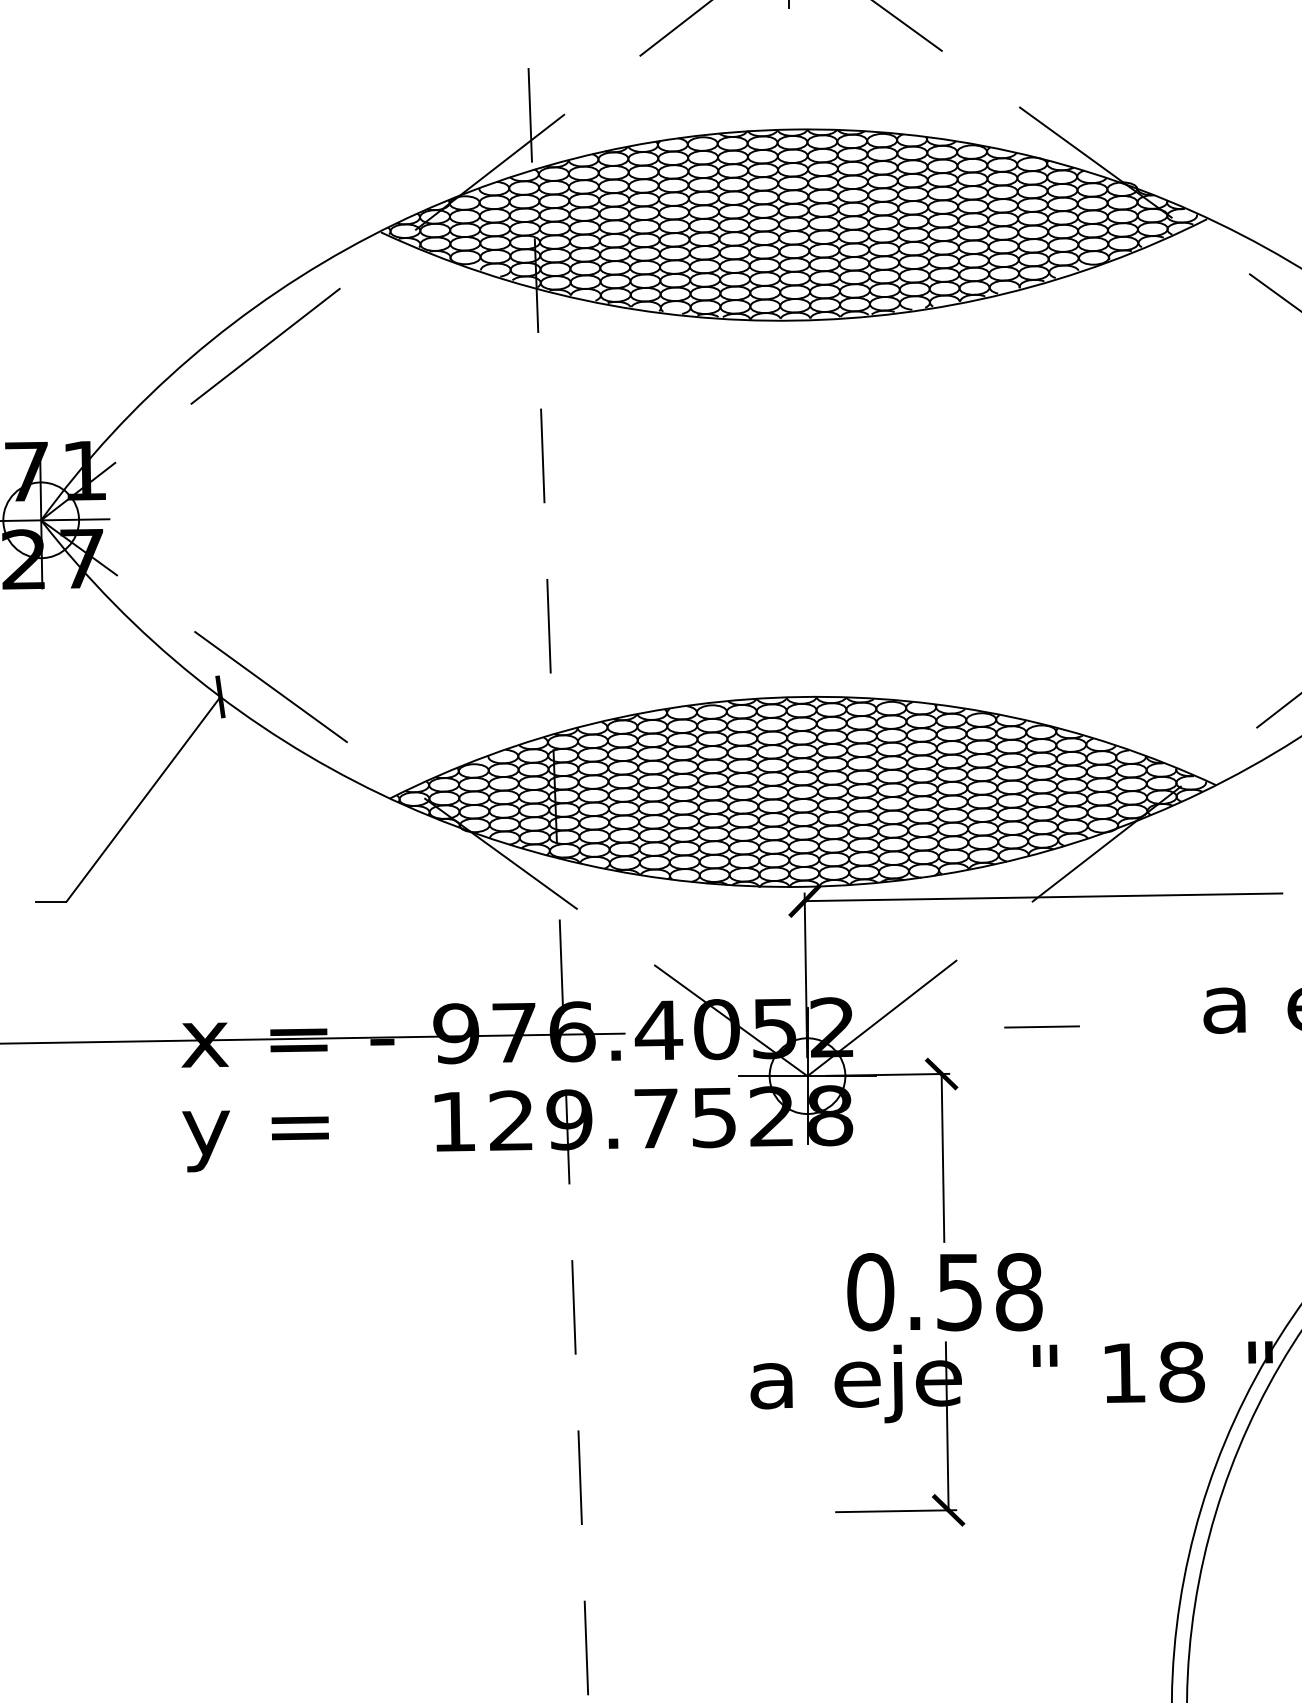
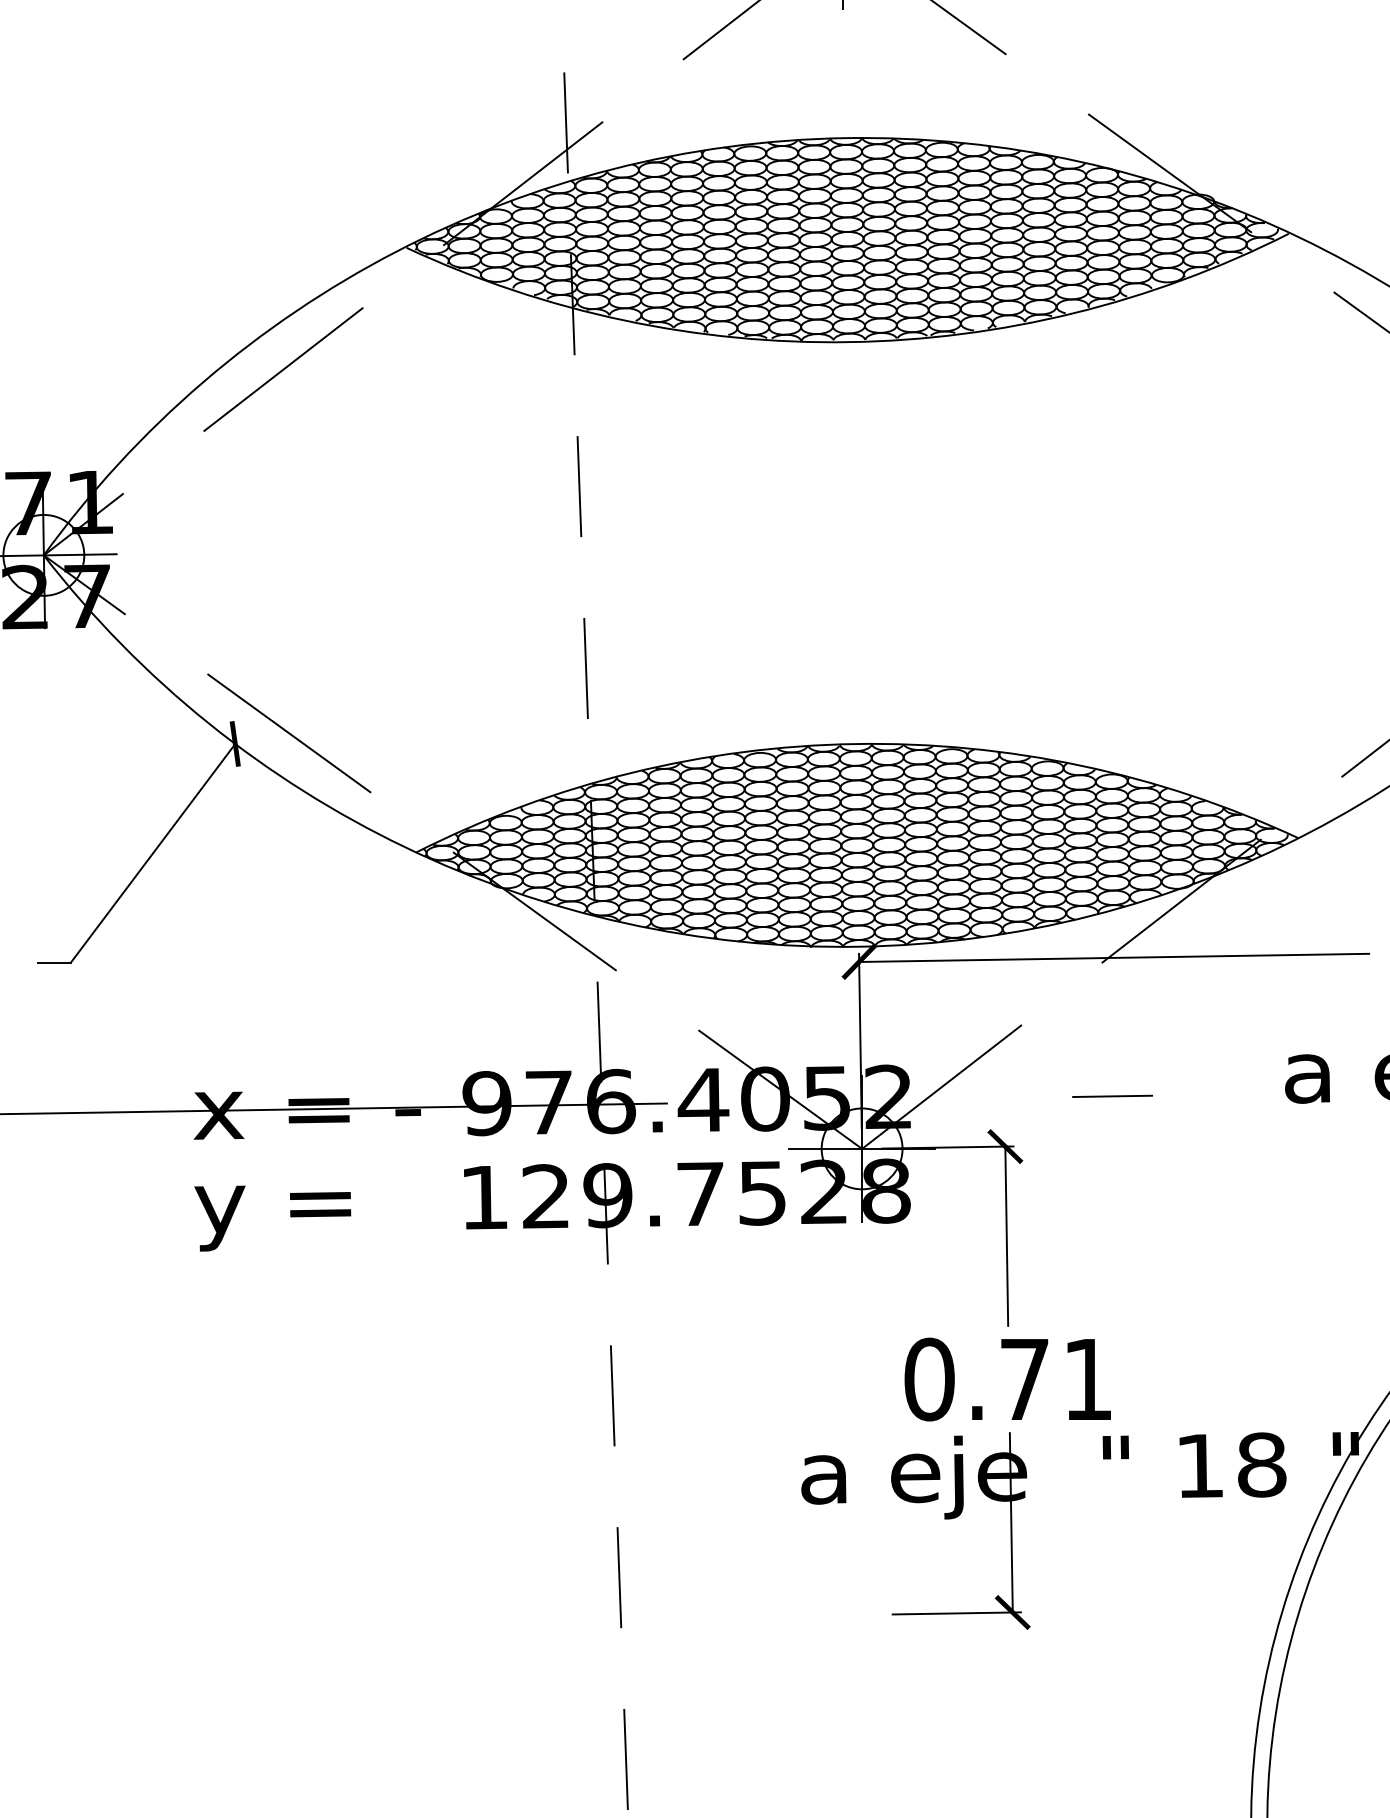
text: (989, 1292) -> (1056, 1379), 0.58 -> 0.71

